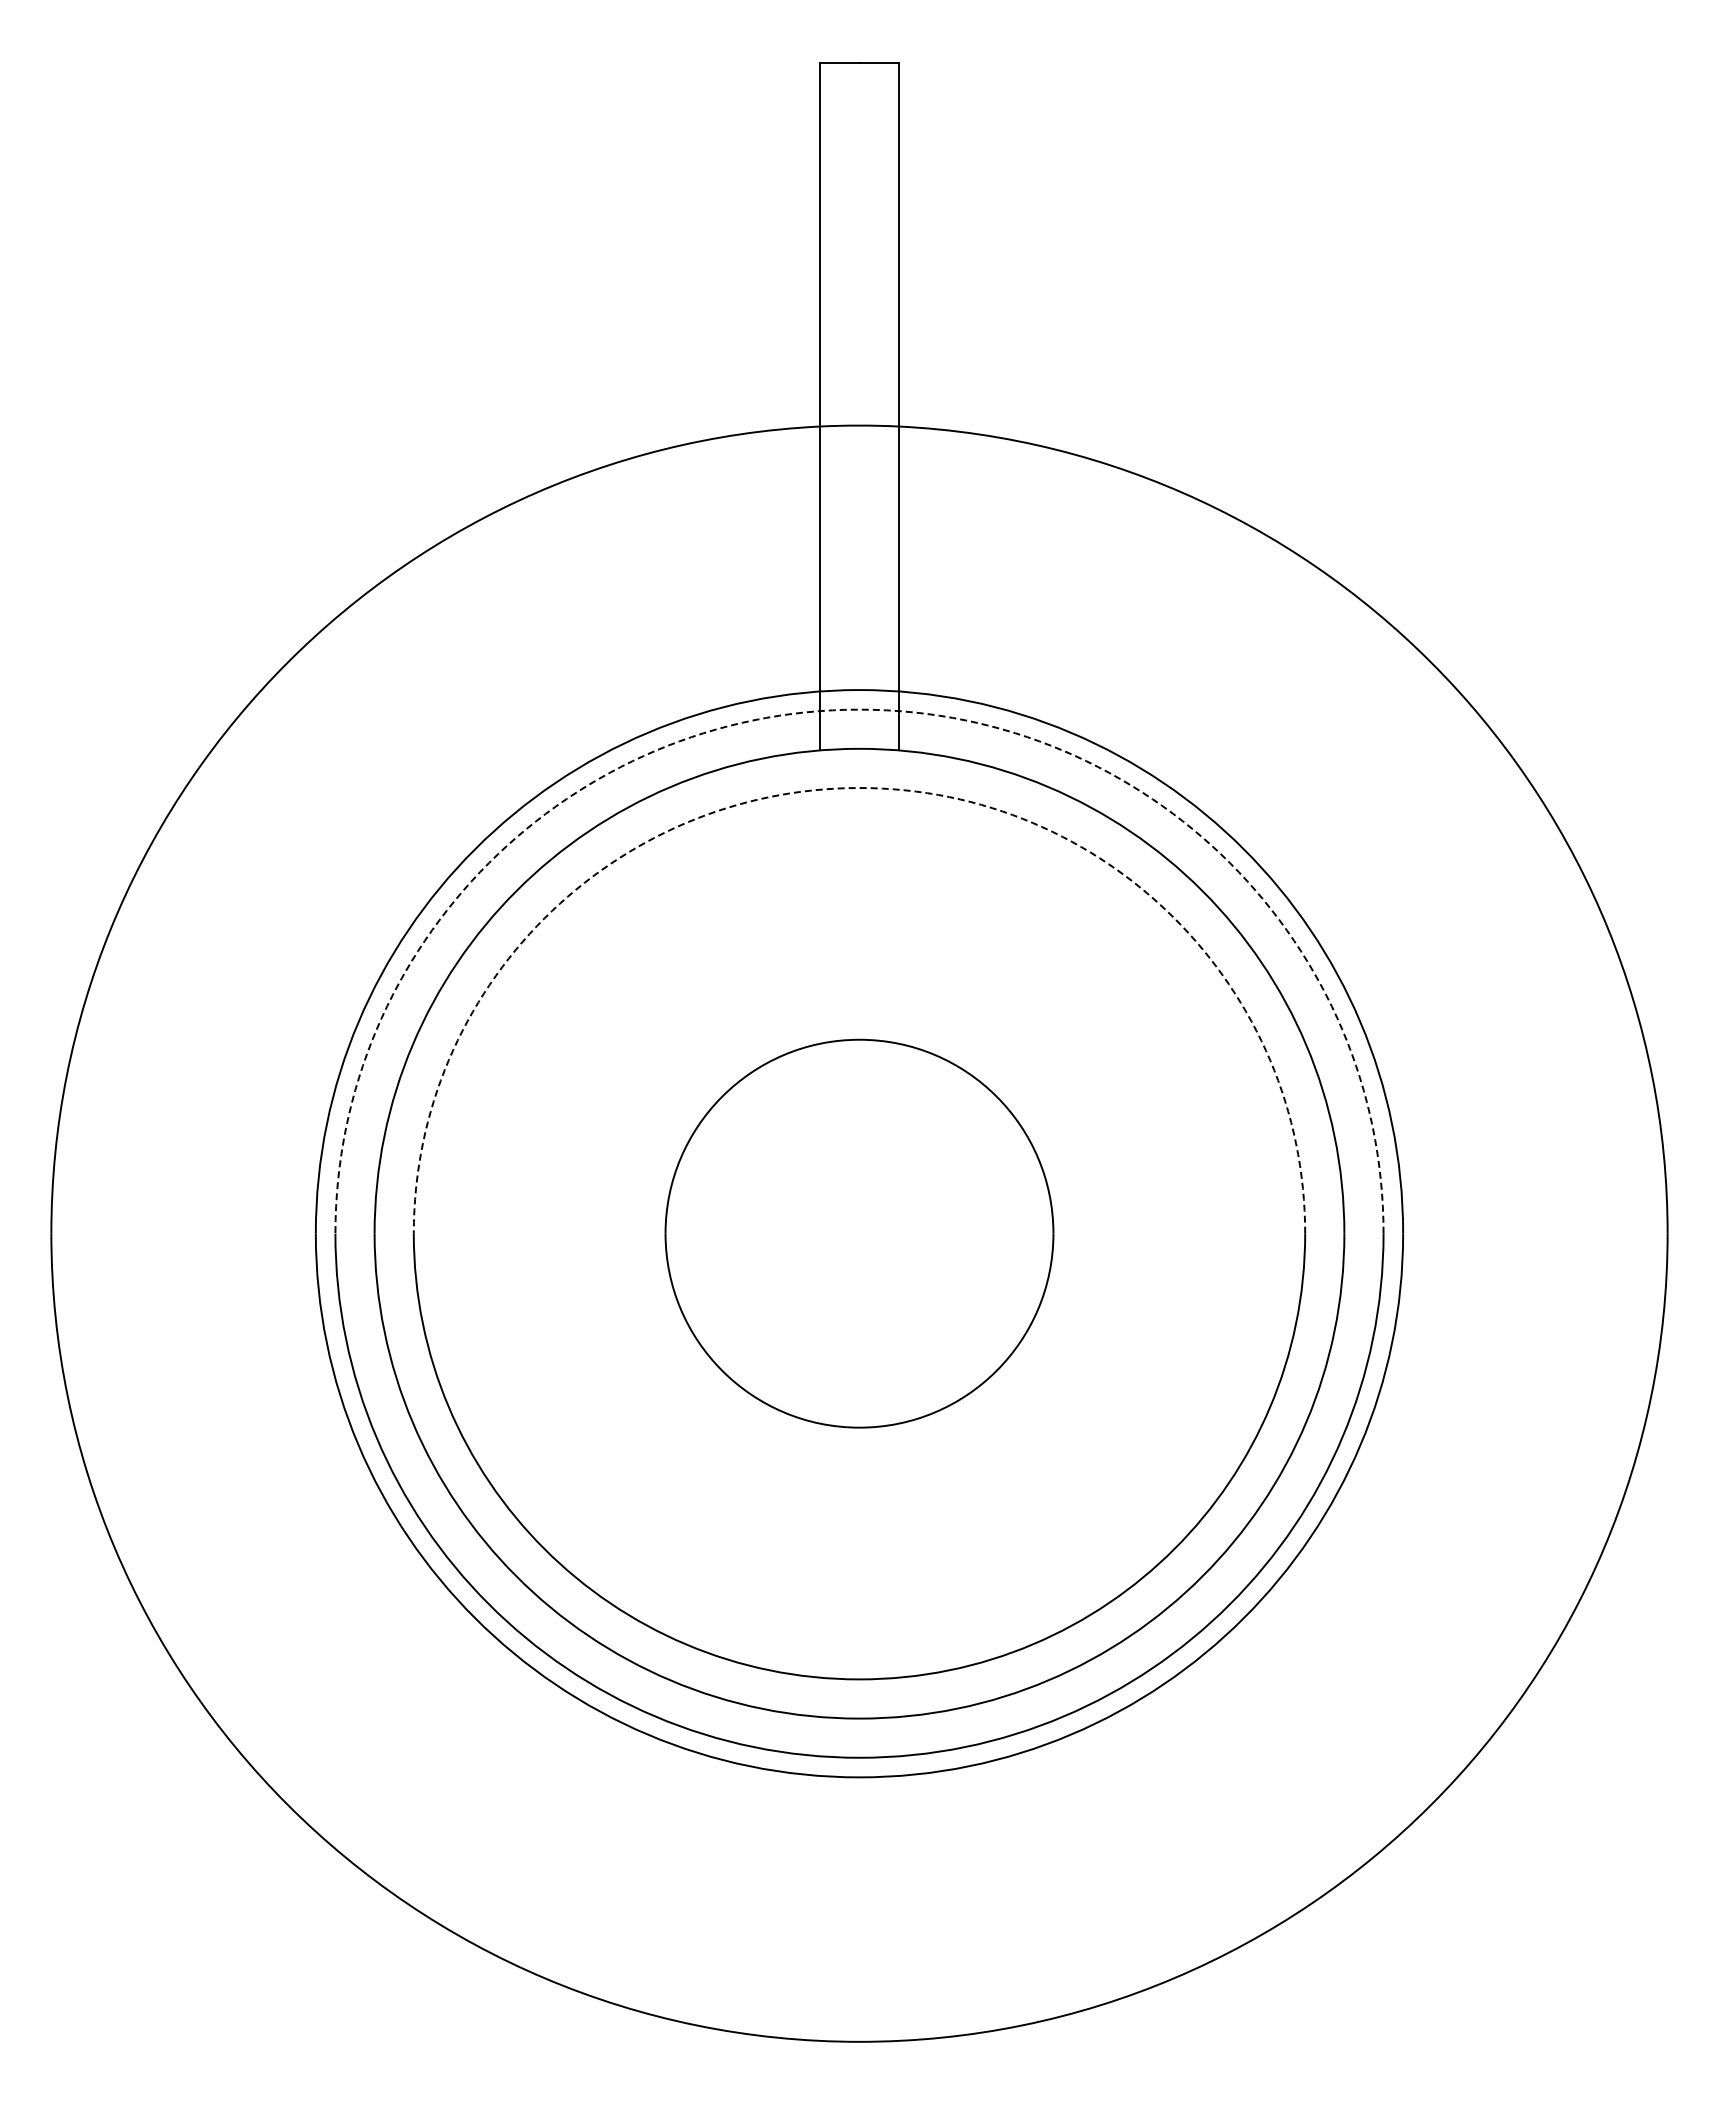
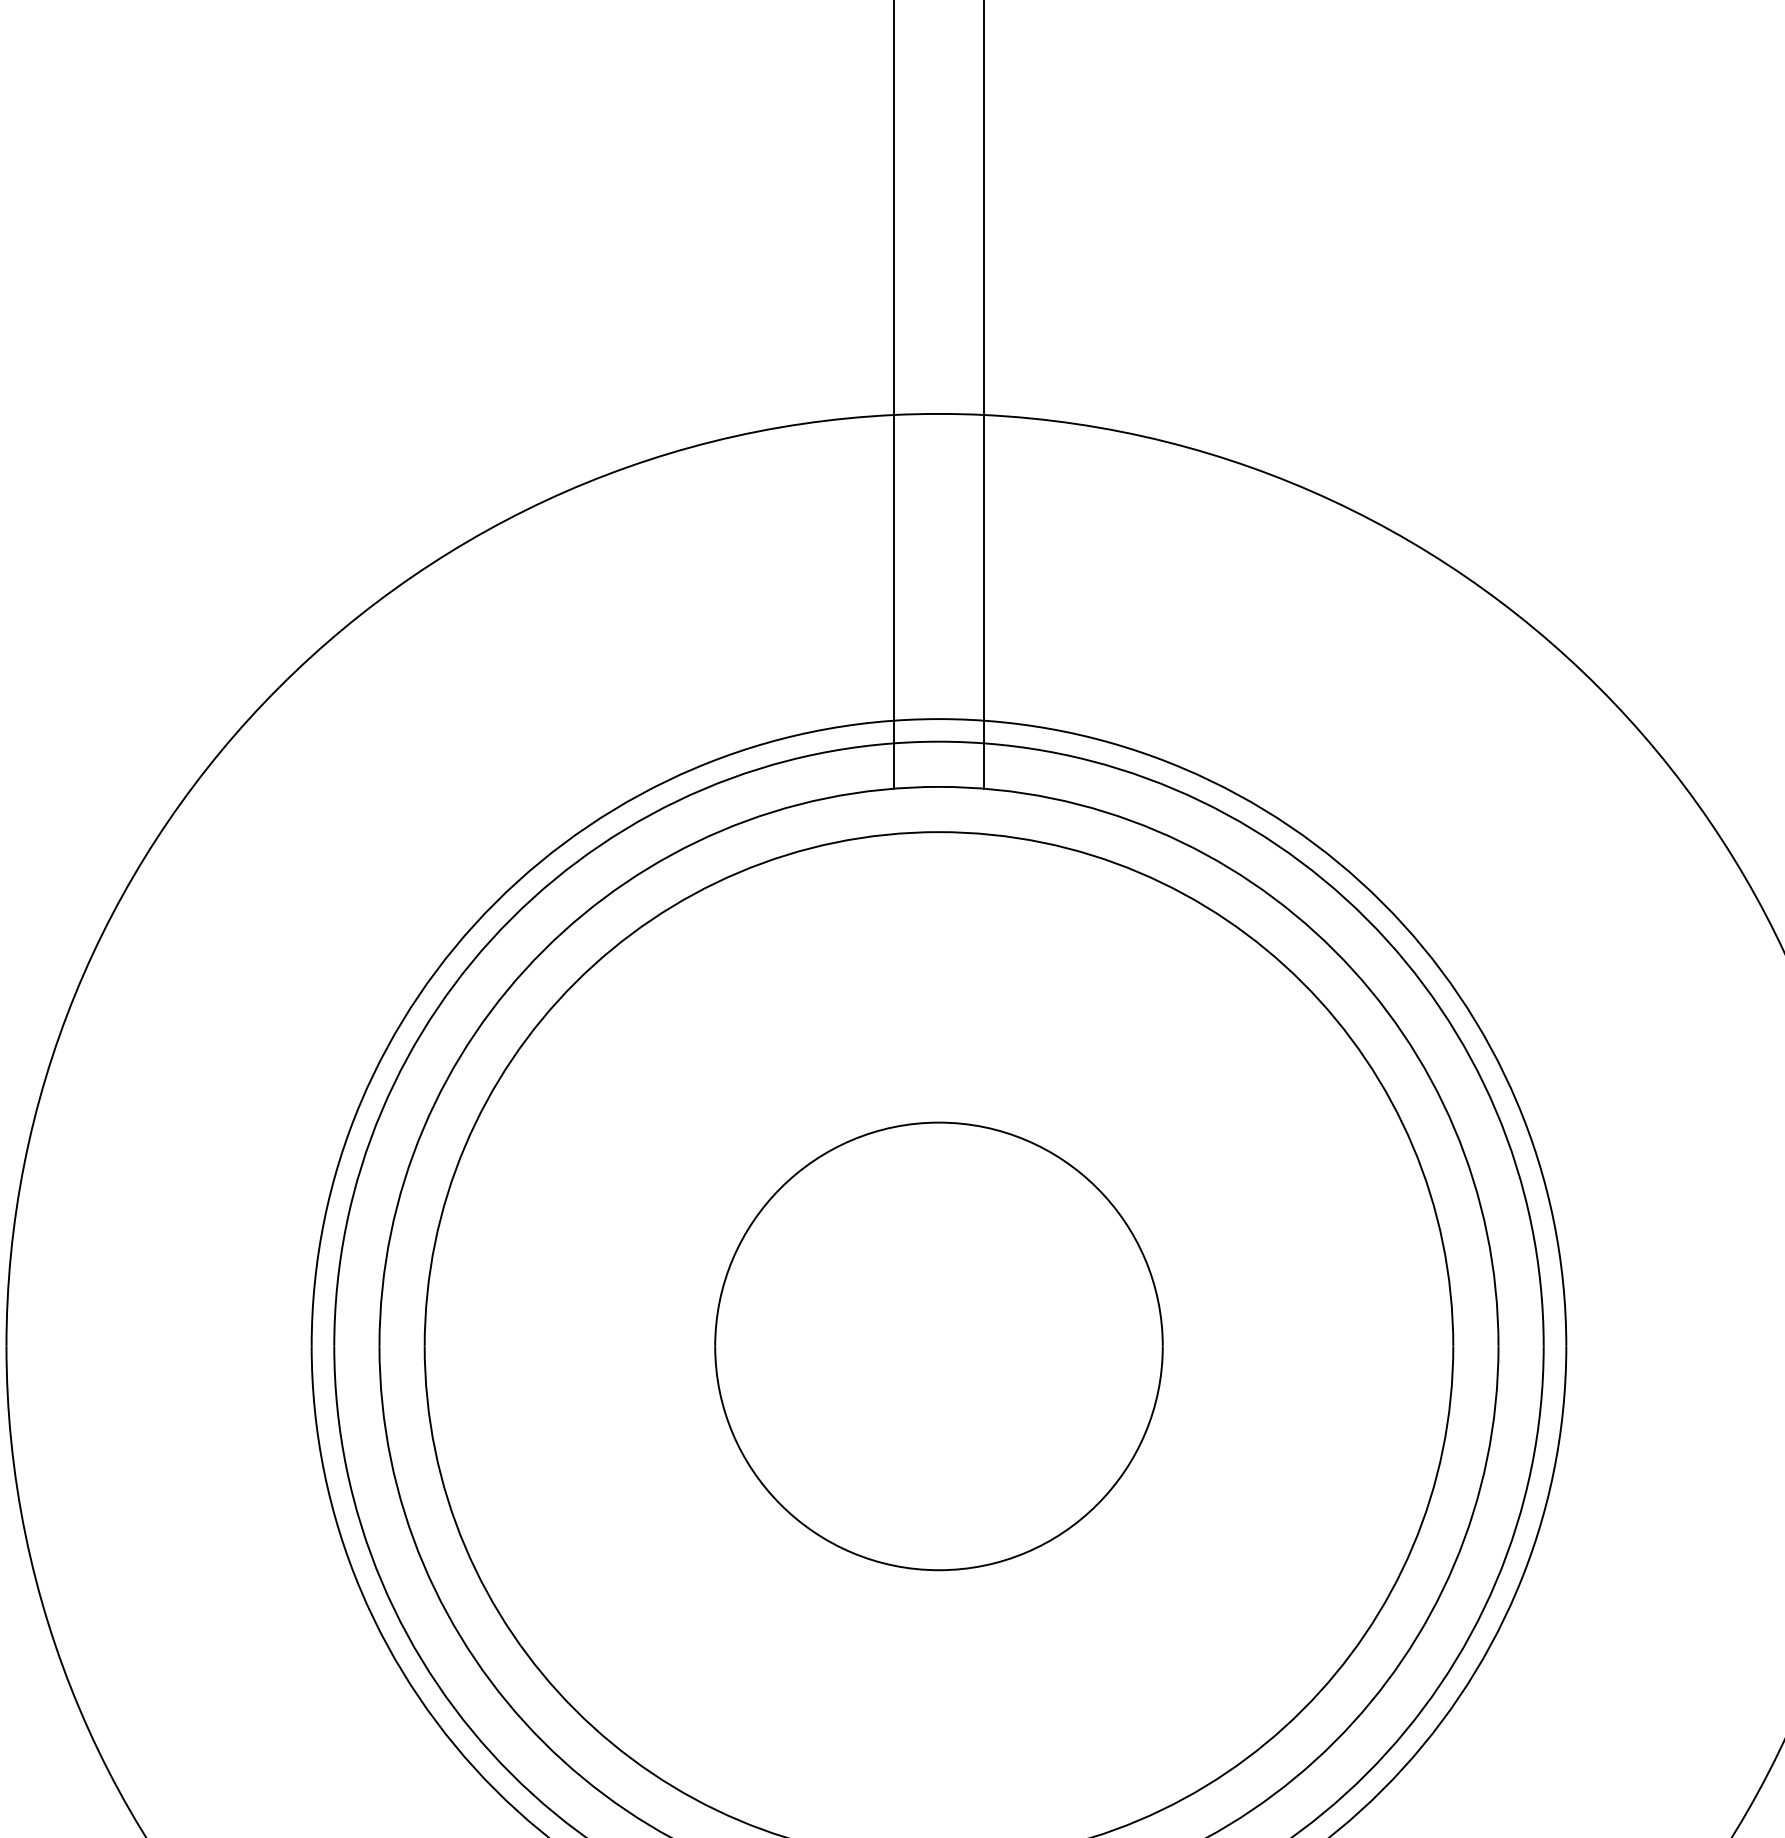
arc: (859, 709) -> (939, 741), dashed -> solid
arc: (859, 788) -> (939, 832), dashed -> solid

